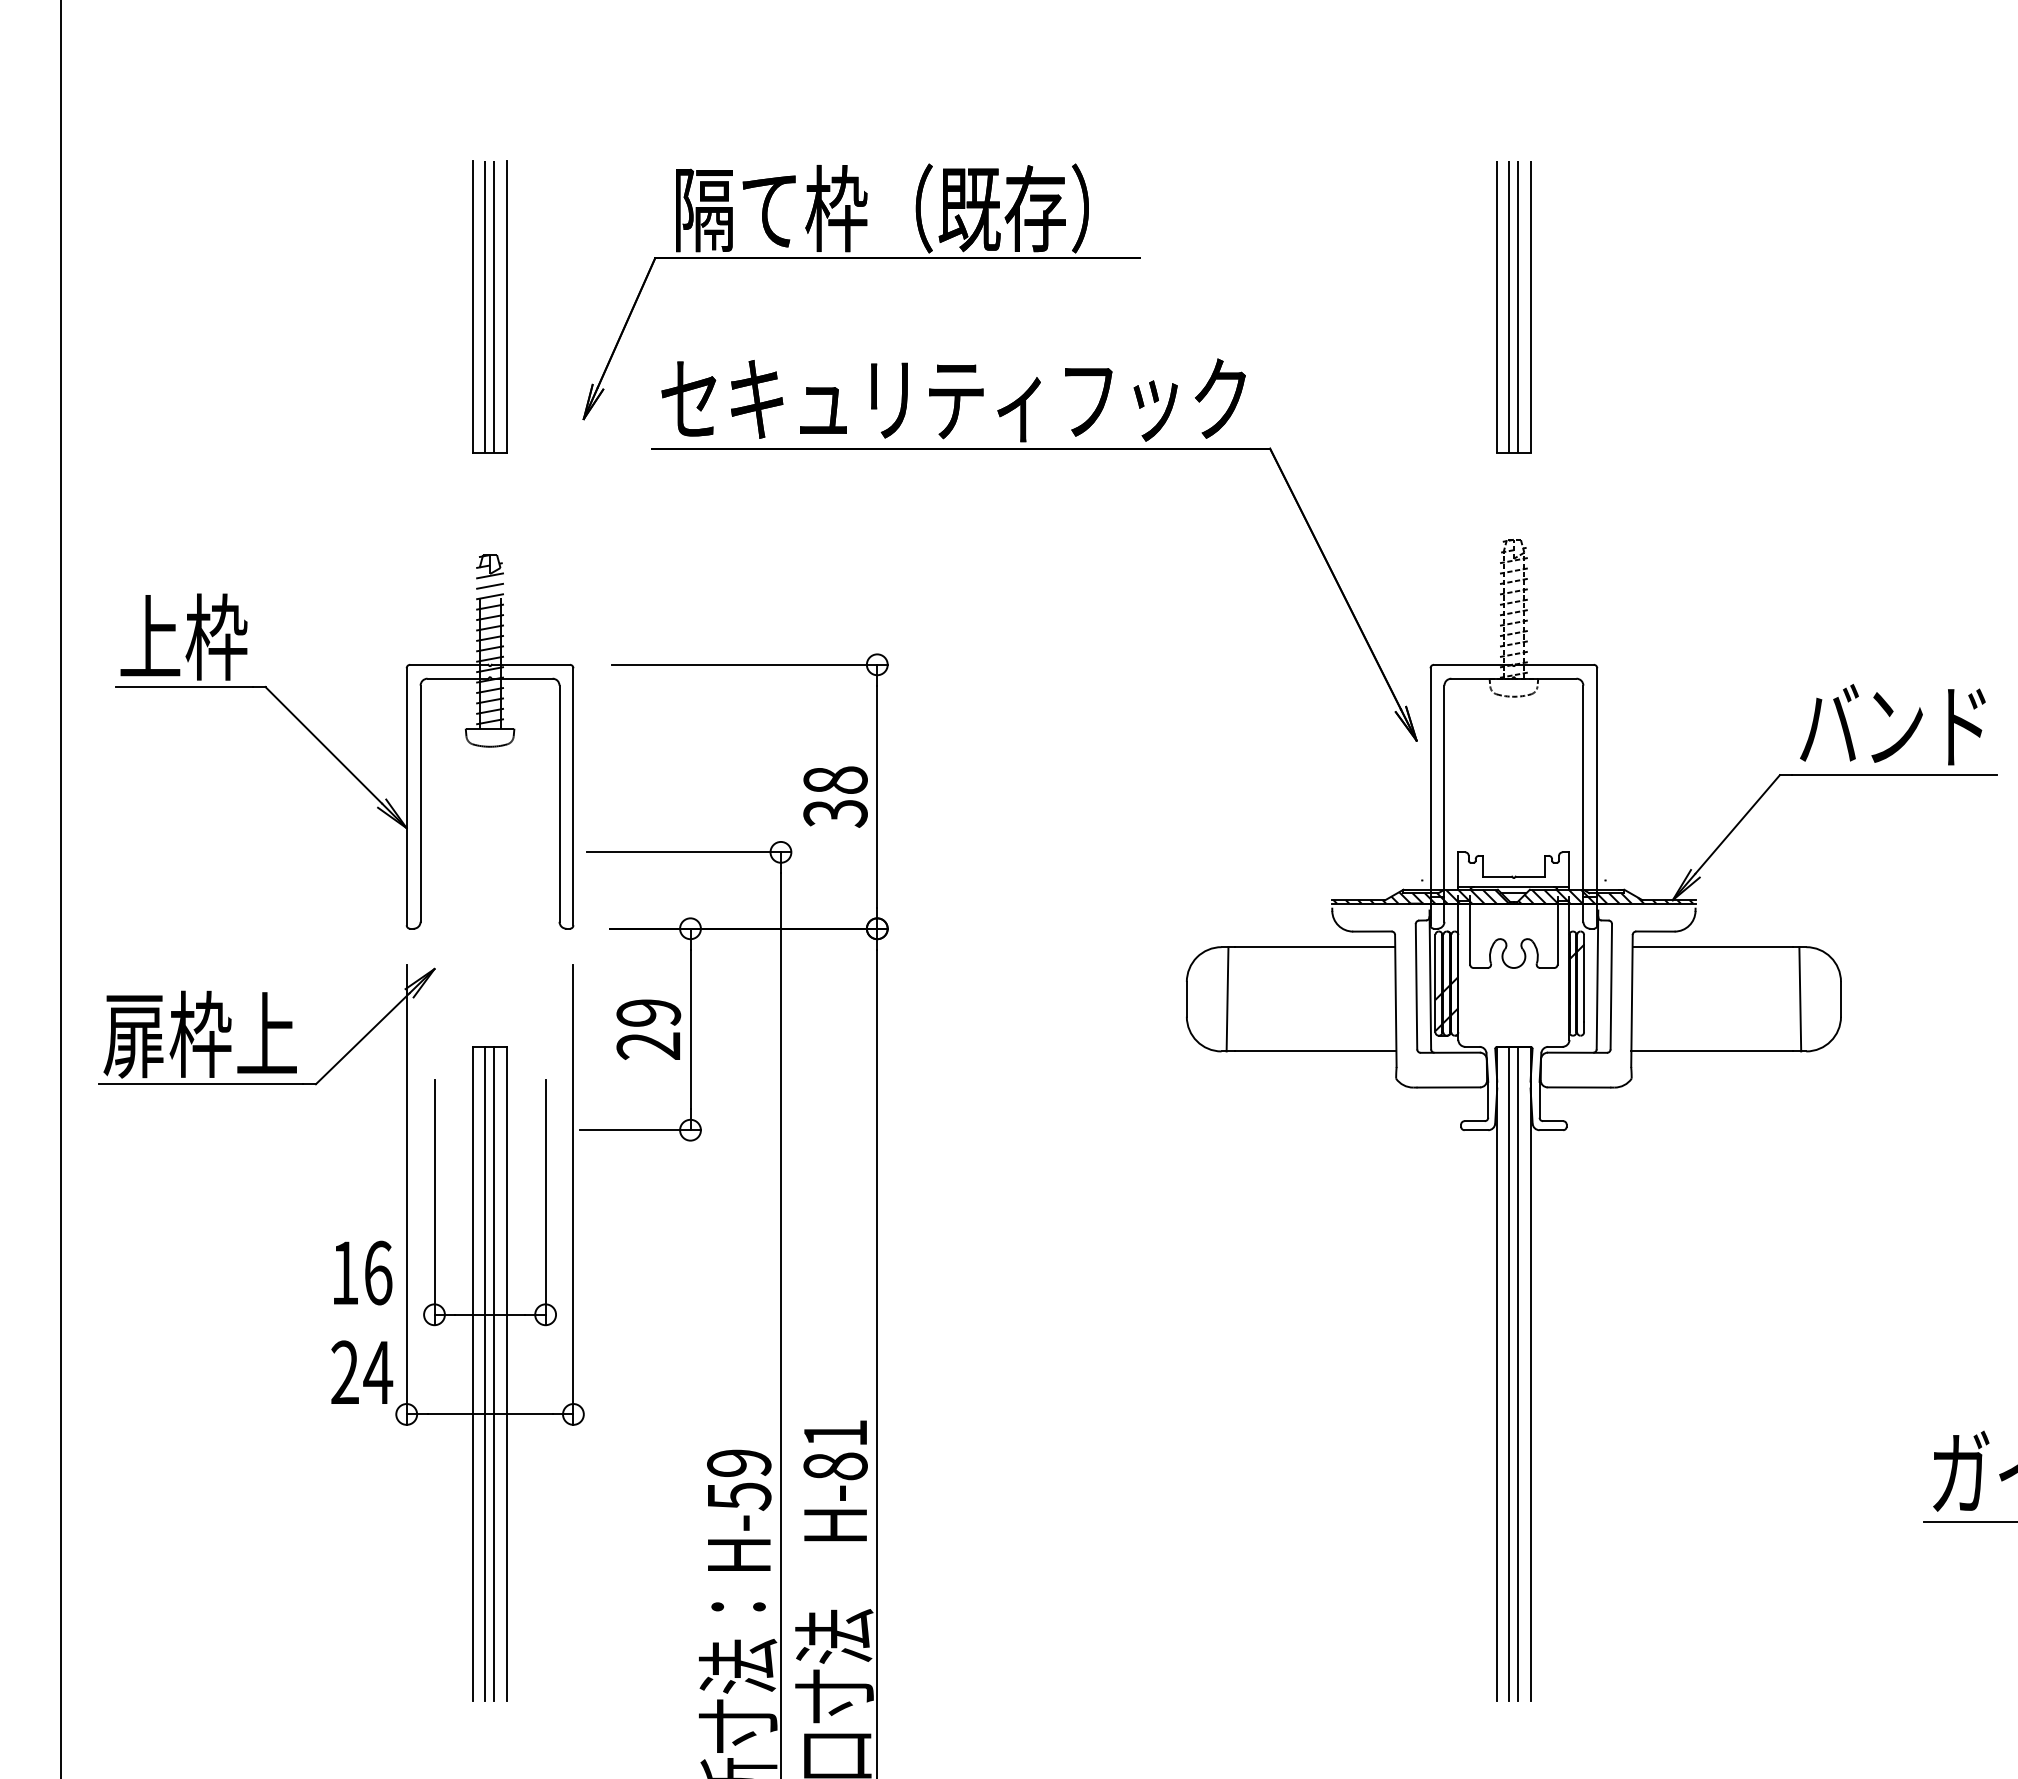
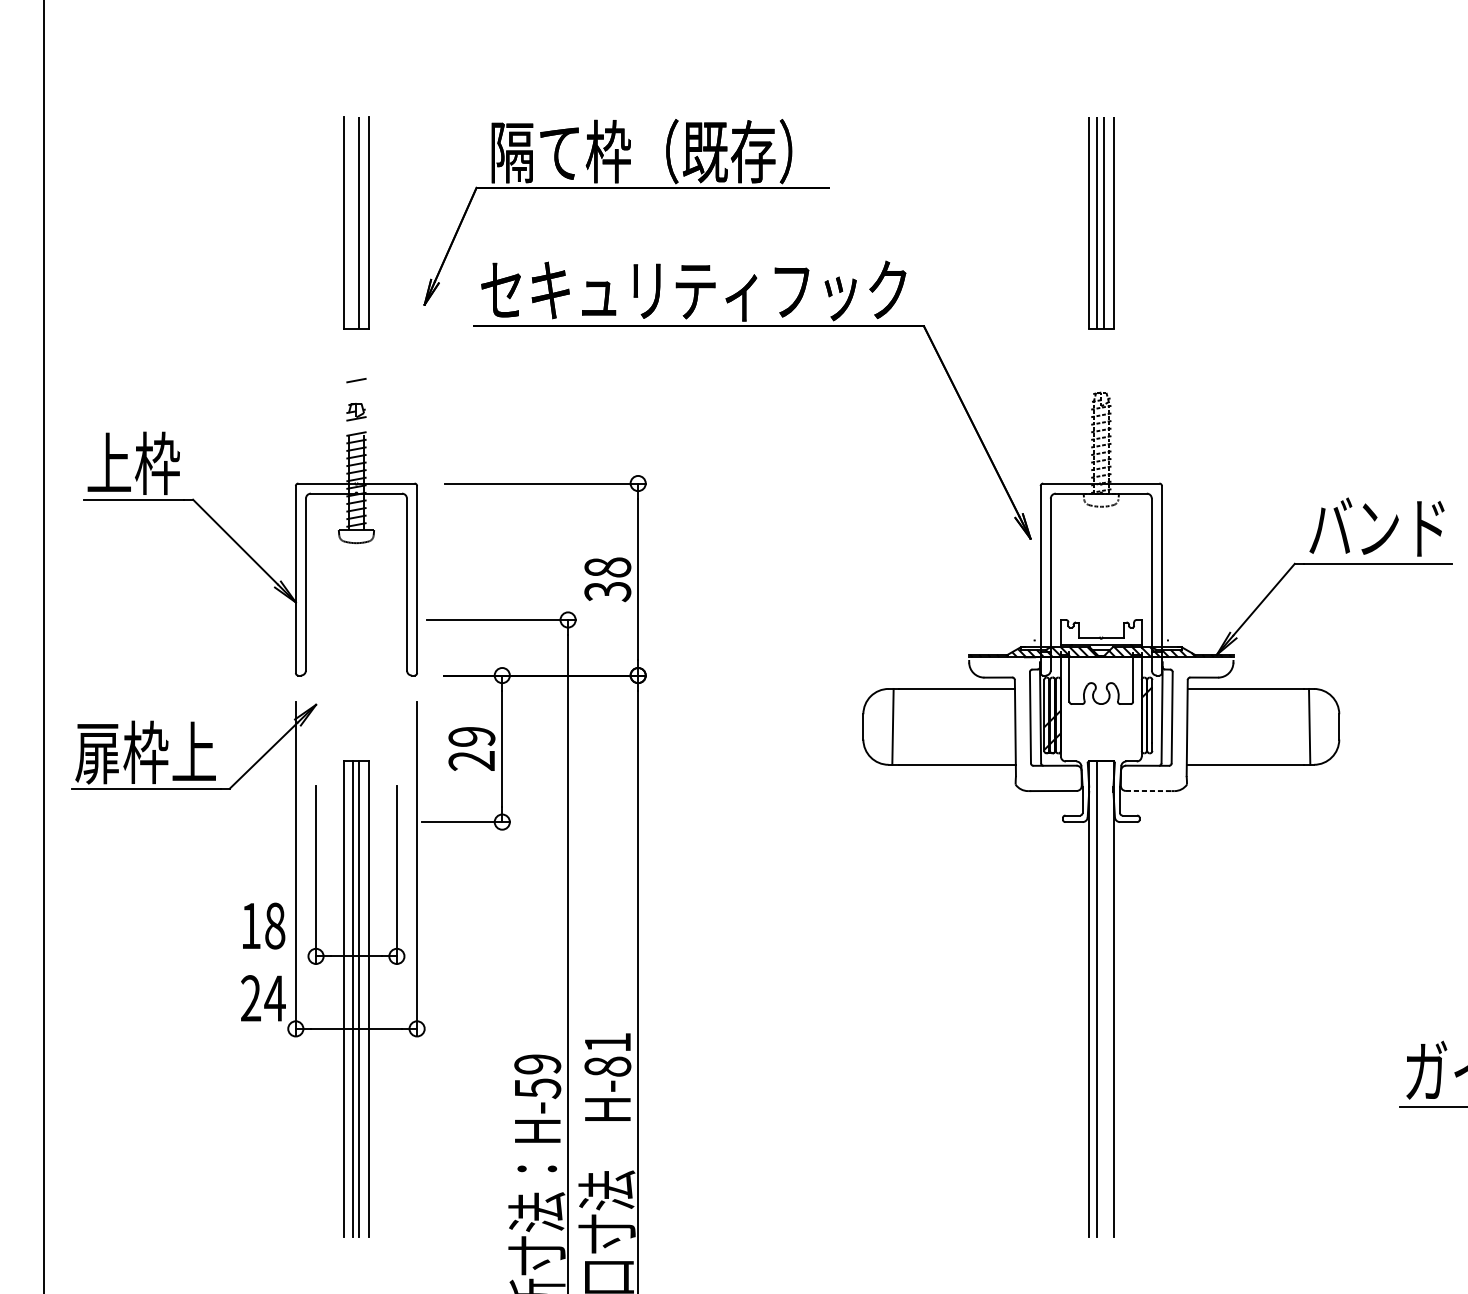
line: (484, 306) -> (352, 222), removed
line: (489, 585) -> (356, 380), moved
line: (1579, 1087) -> (1149, 791), solid -> dashed
text: (378, 1272) -> (275, 925), 16 -> 18
line: (1517, 1373) -> (1103, 999), removed

